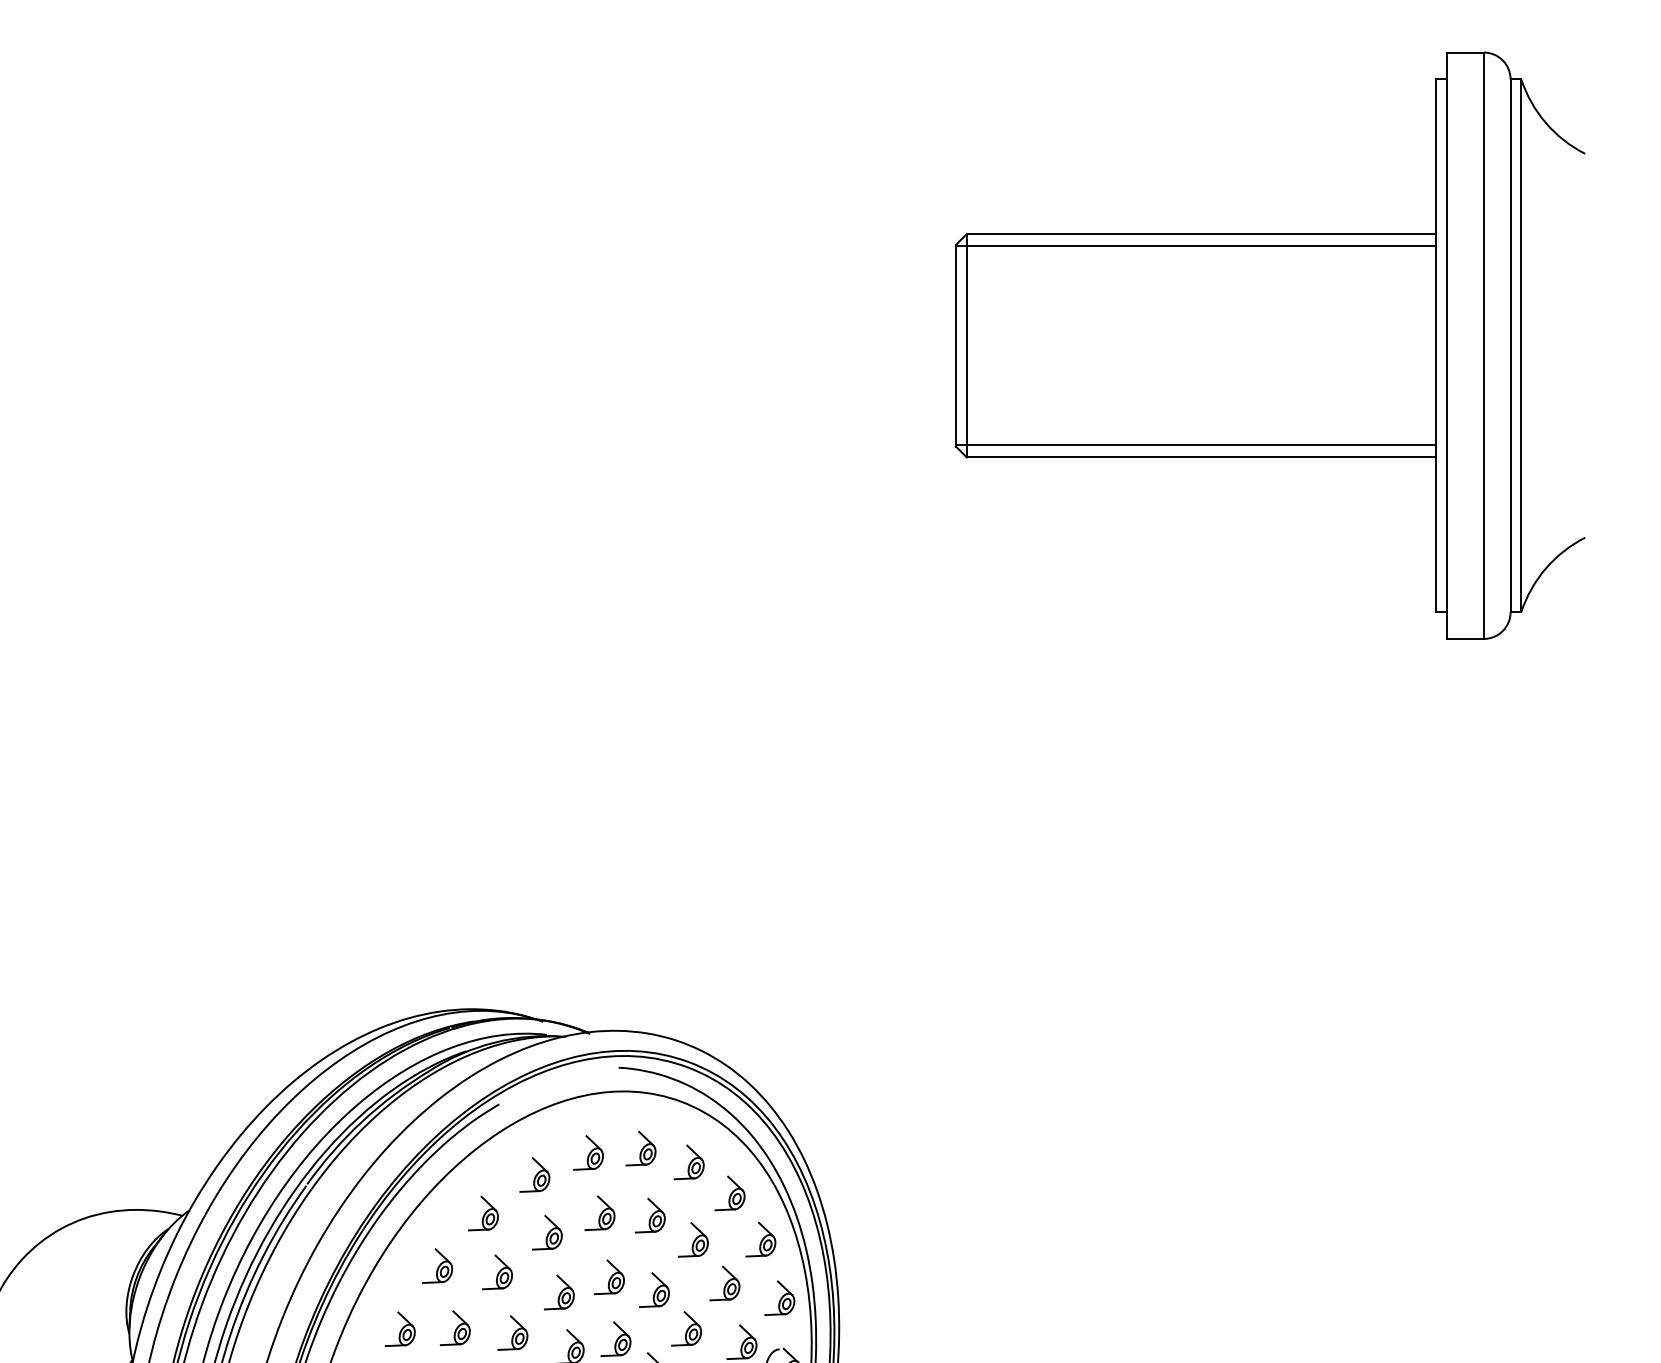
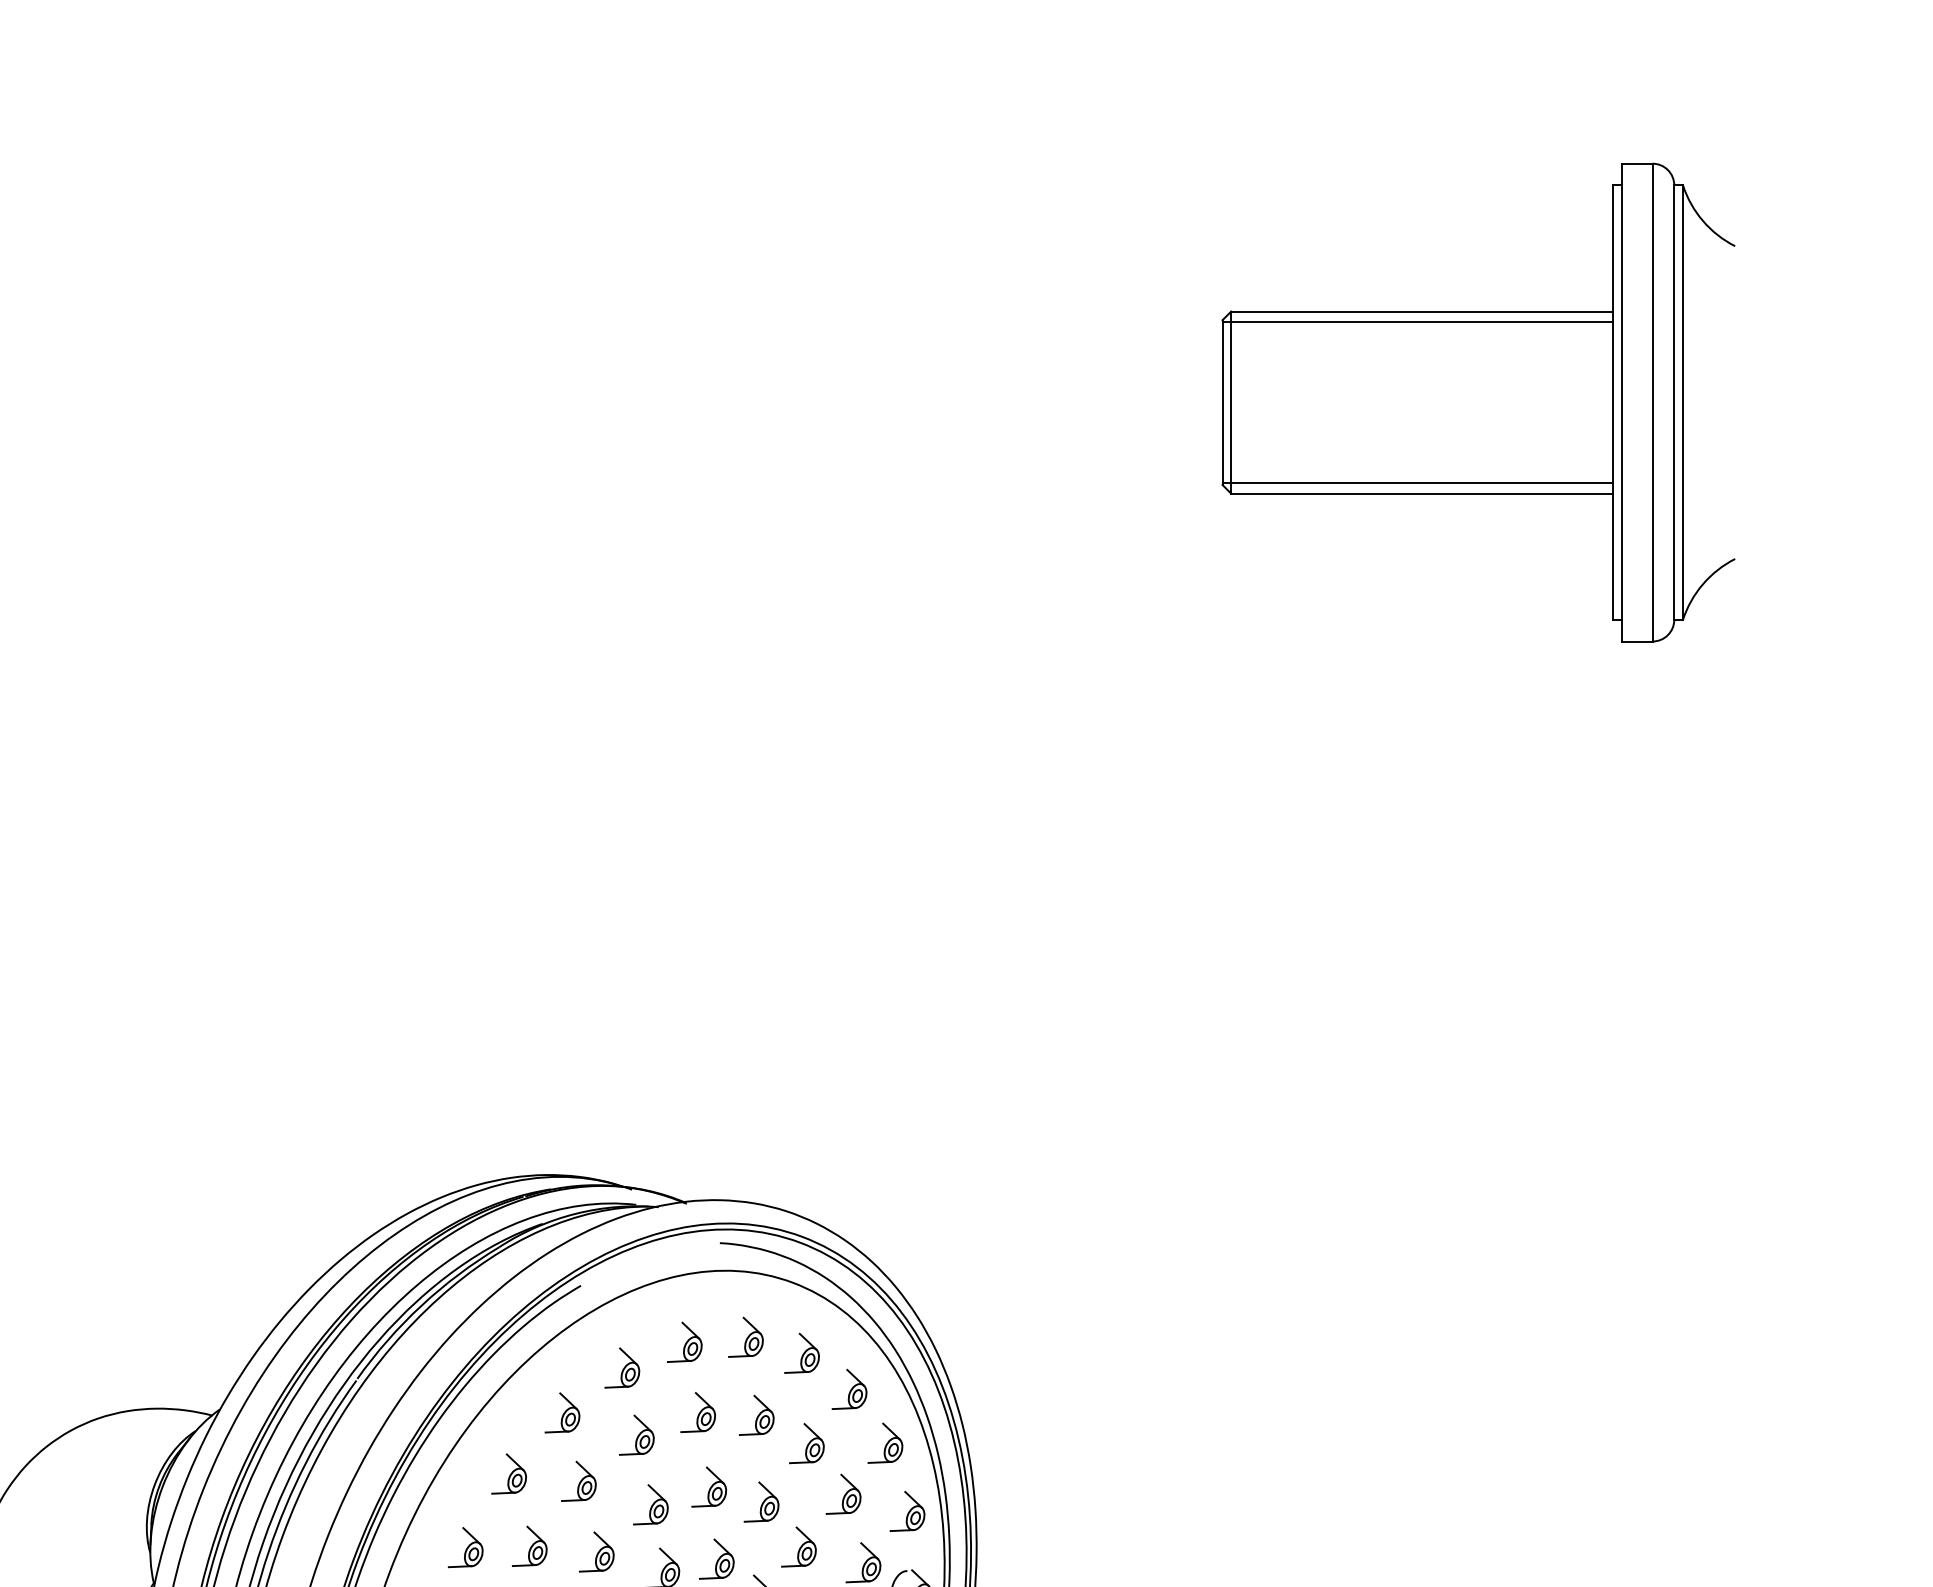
part: (1270, 345) -> (1478, 402), size x0.7

